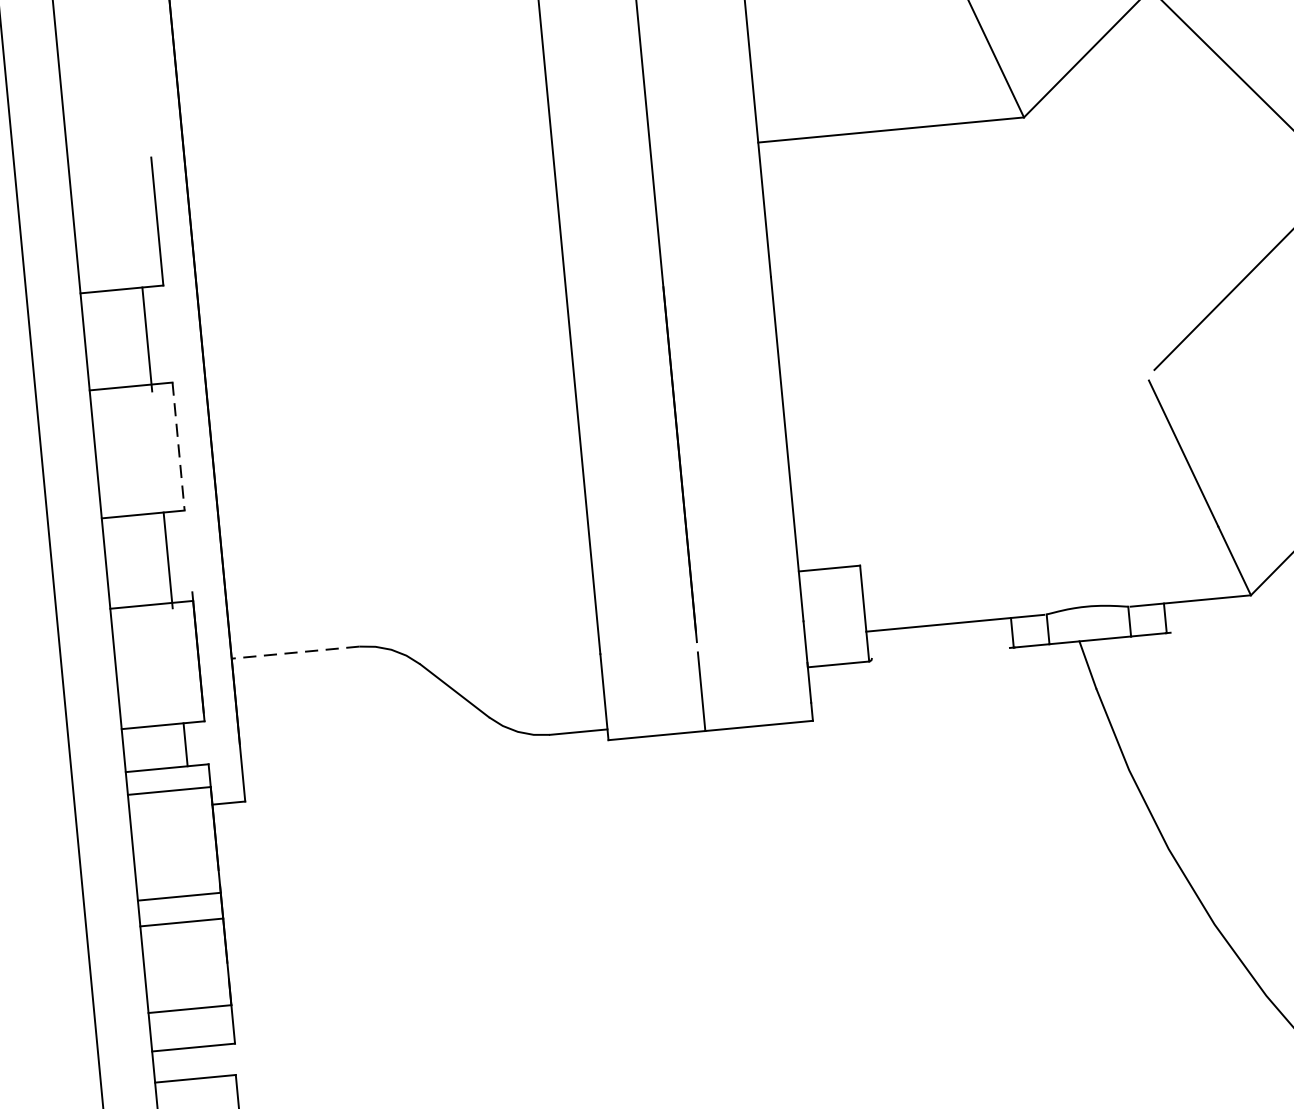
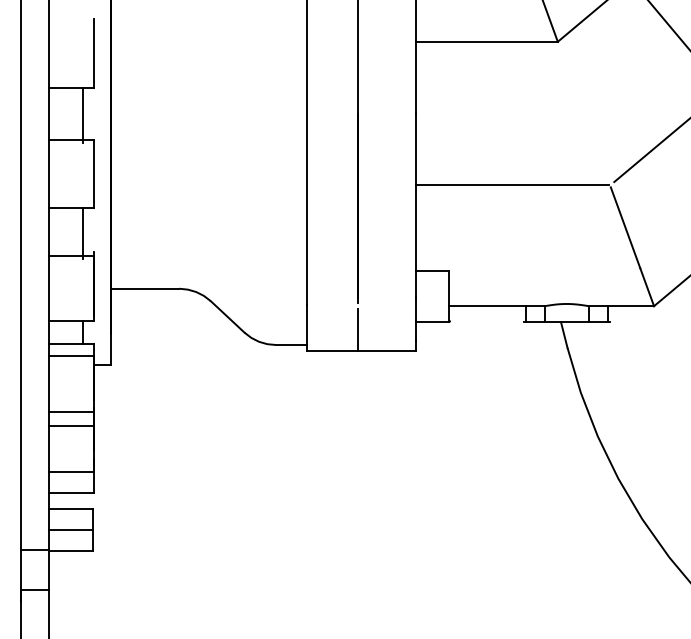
line: (962, 394) -> (511, 185), added
line: (178, 447) -> (93, 174), dashed -> solid
line: (293, 652) -> (144, 288), dashed -> solid

